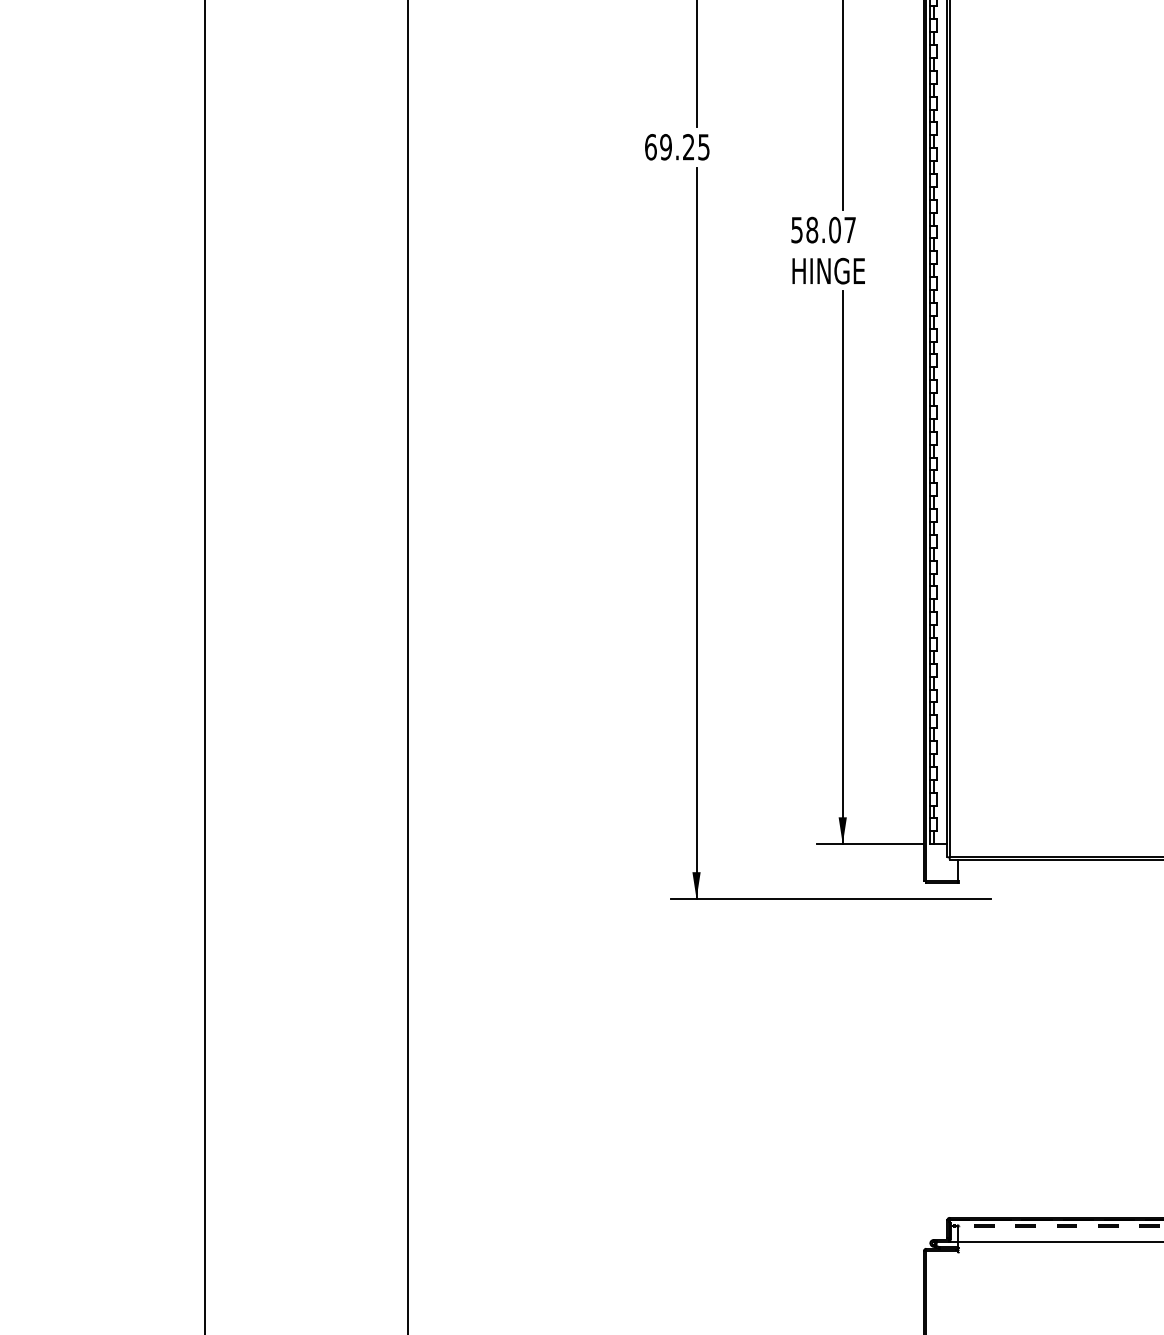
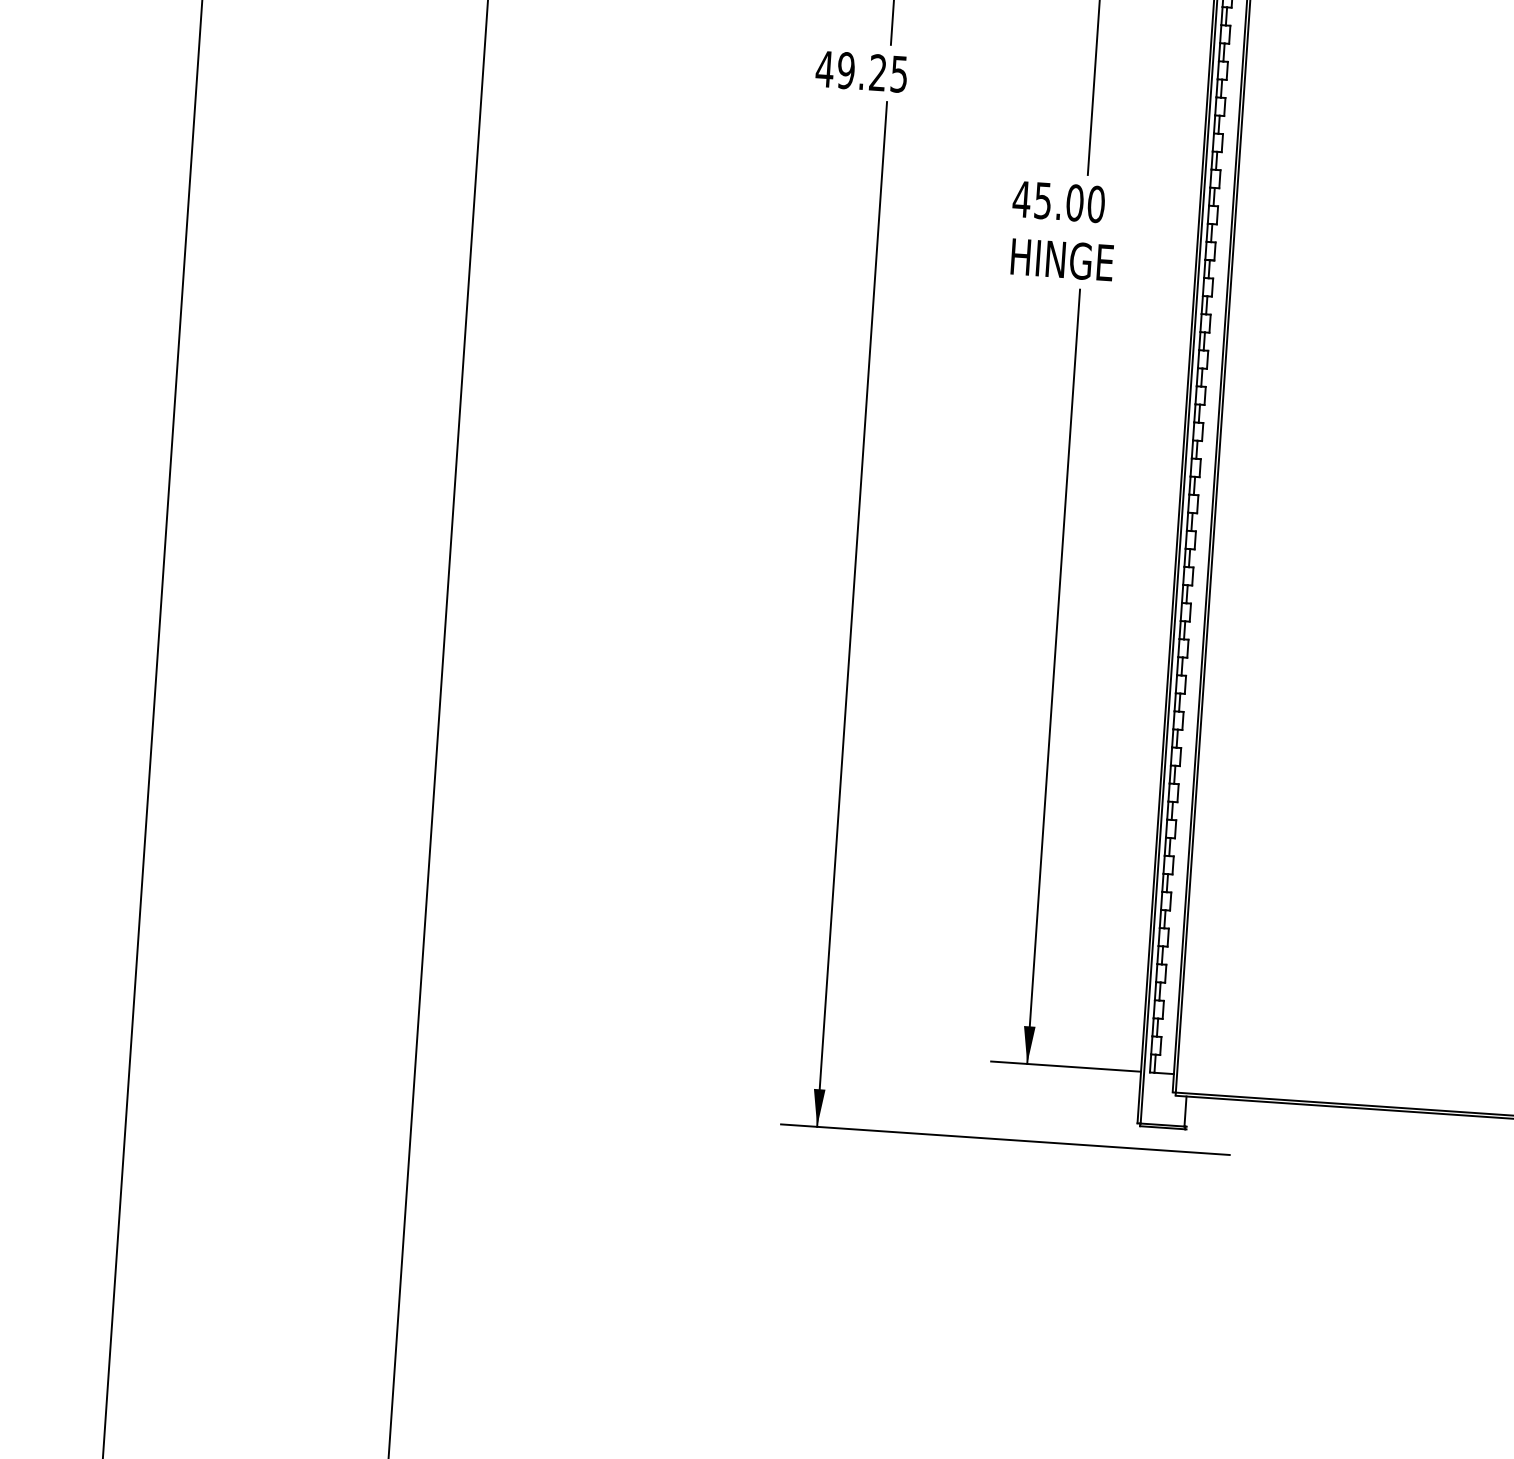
text: (650, 147) -> (824, 69), 69.25 -> 49.25
text: (823, 229) -> (1058, 200), 58.07 -> 45.00

